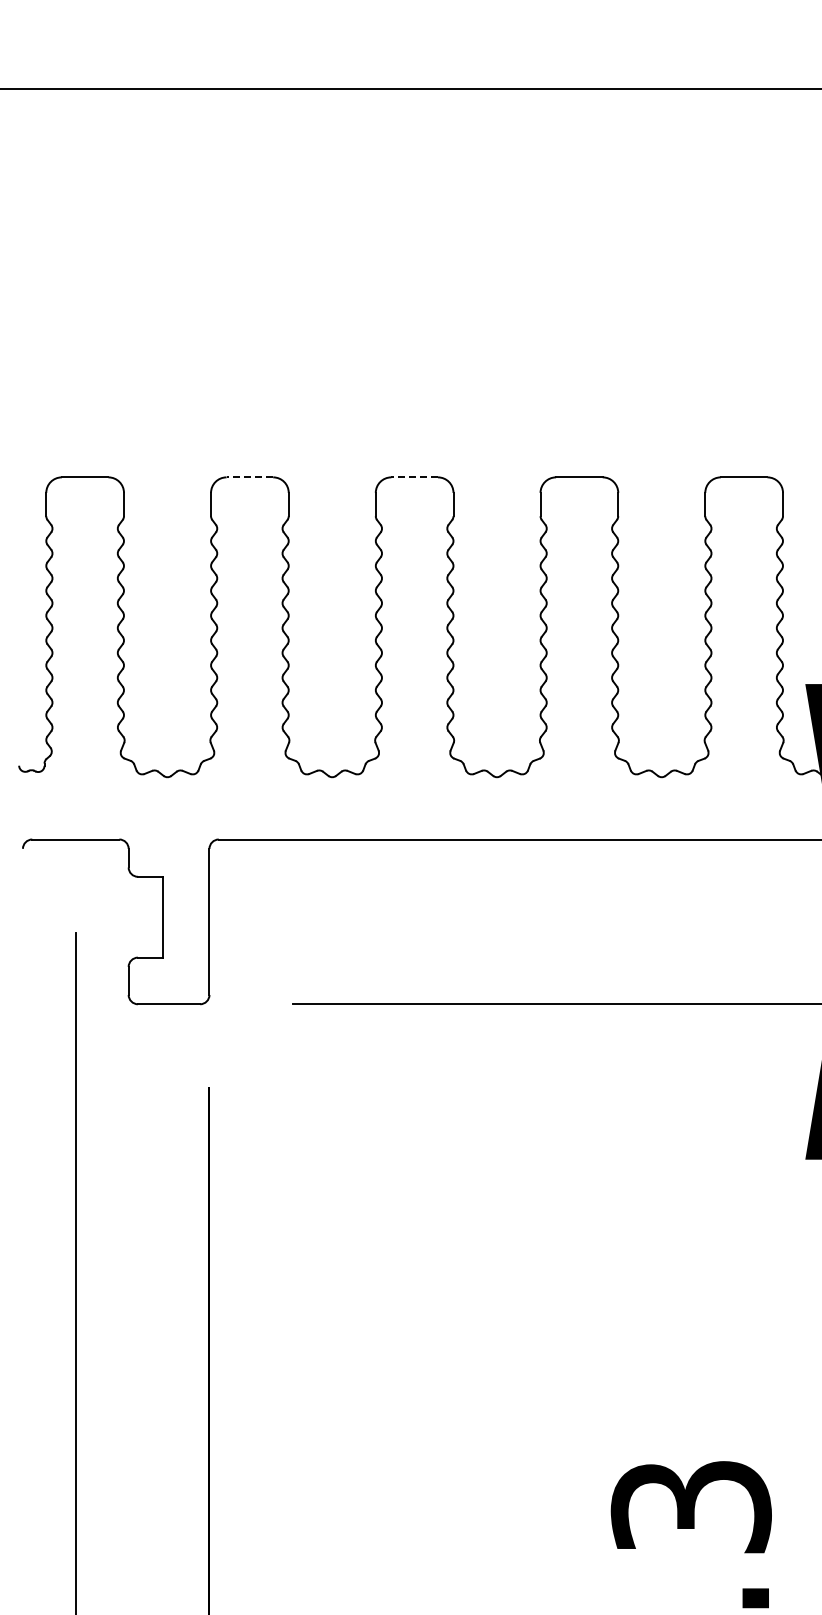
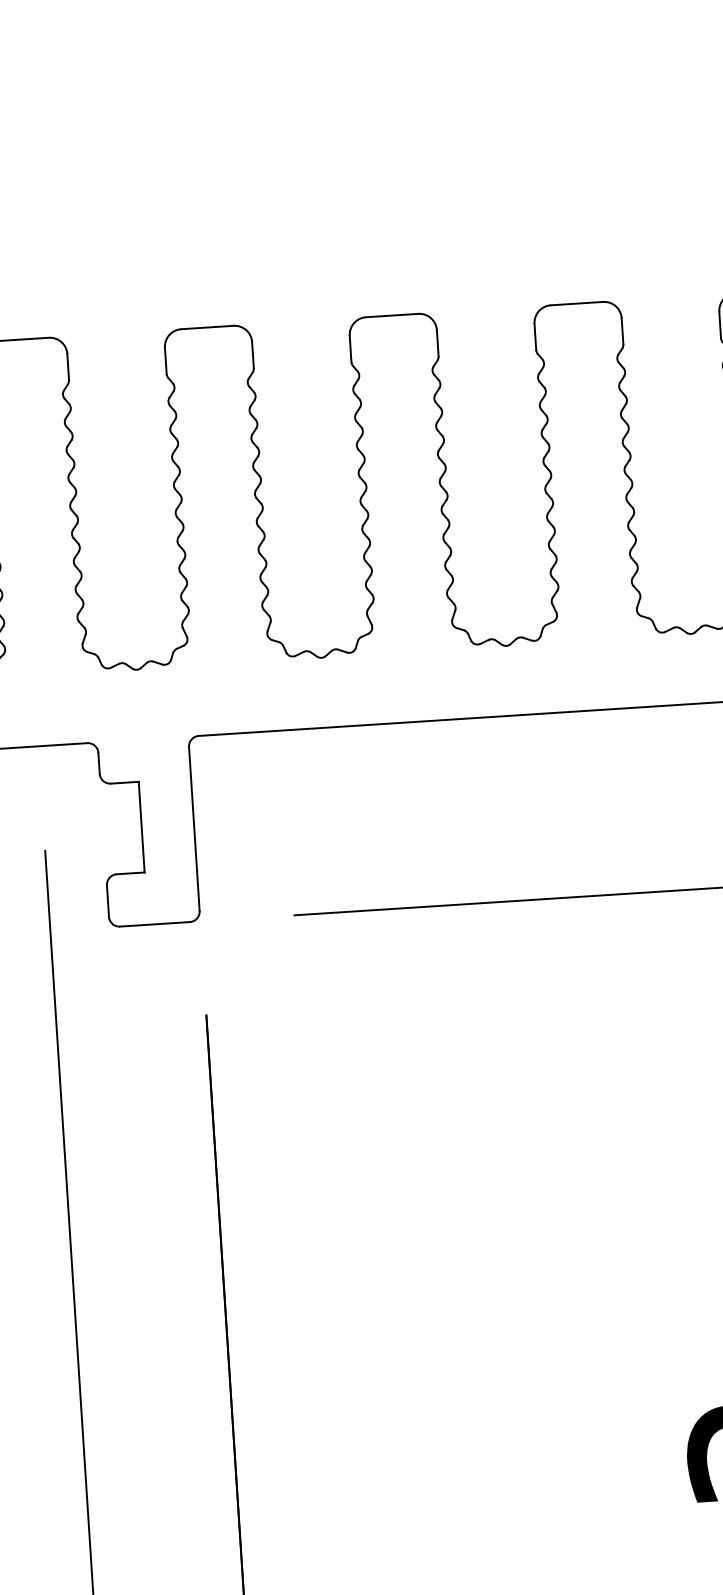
line: (249, 477) -> (206, 327), dashed -> solid
line: (414, 477) -> (392, 315), dashed -> solid

